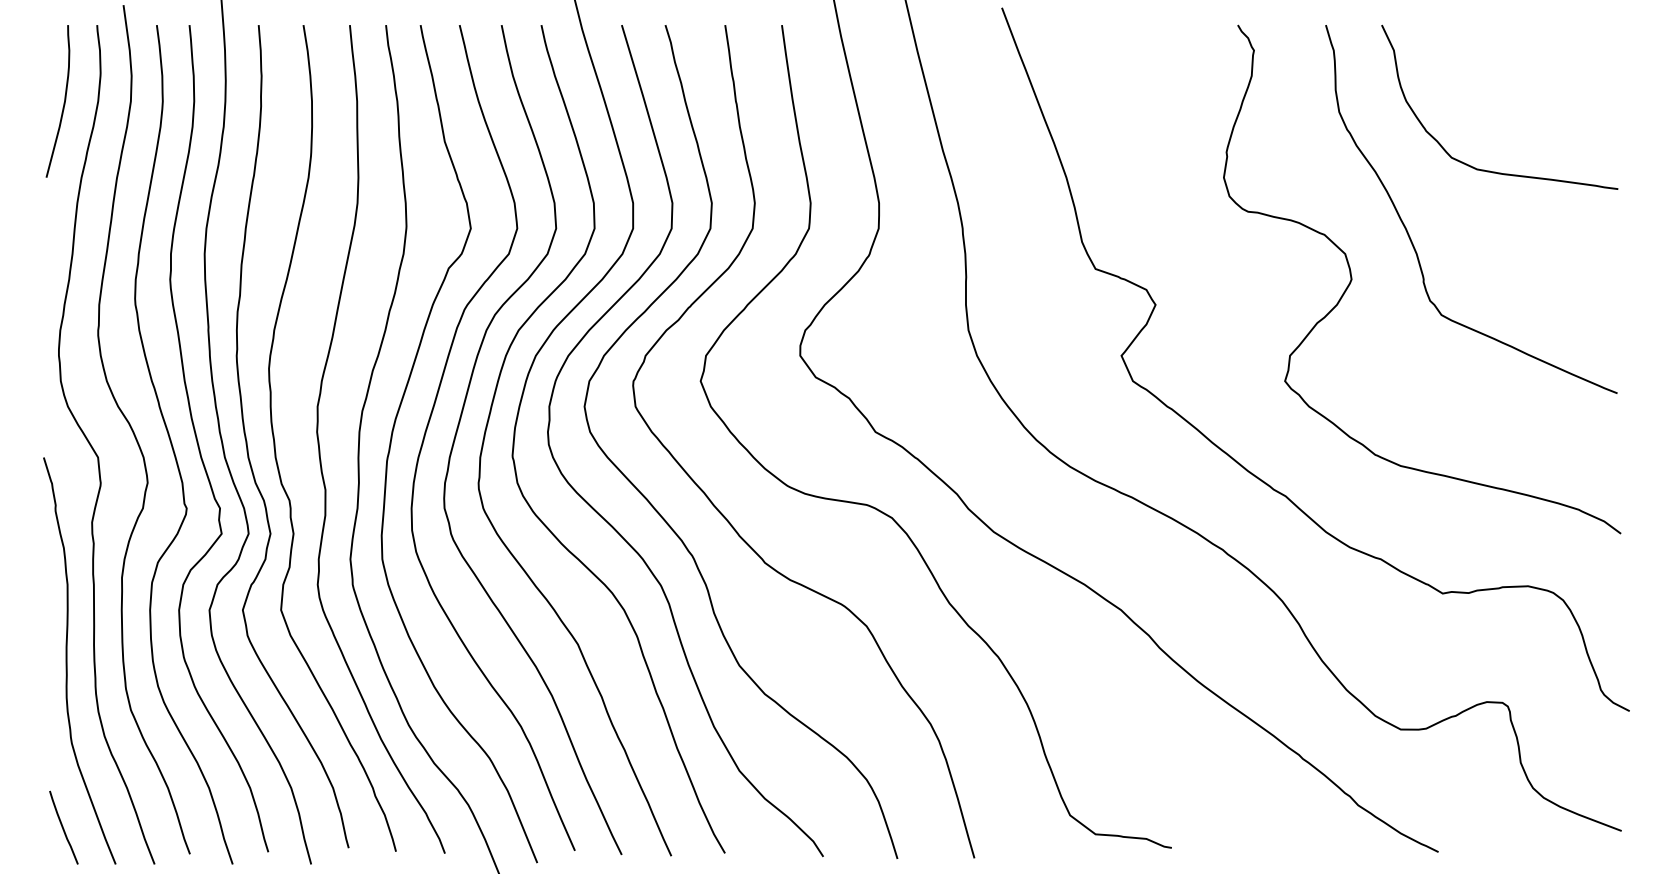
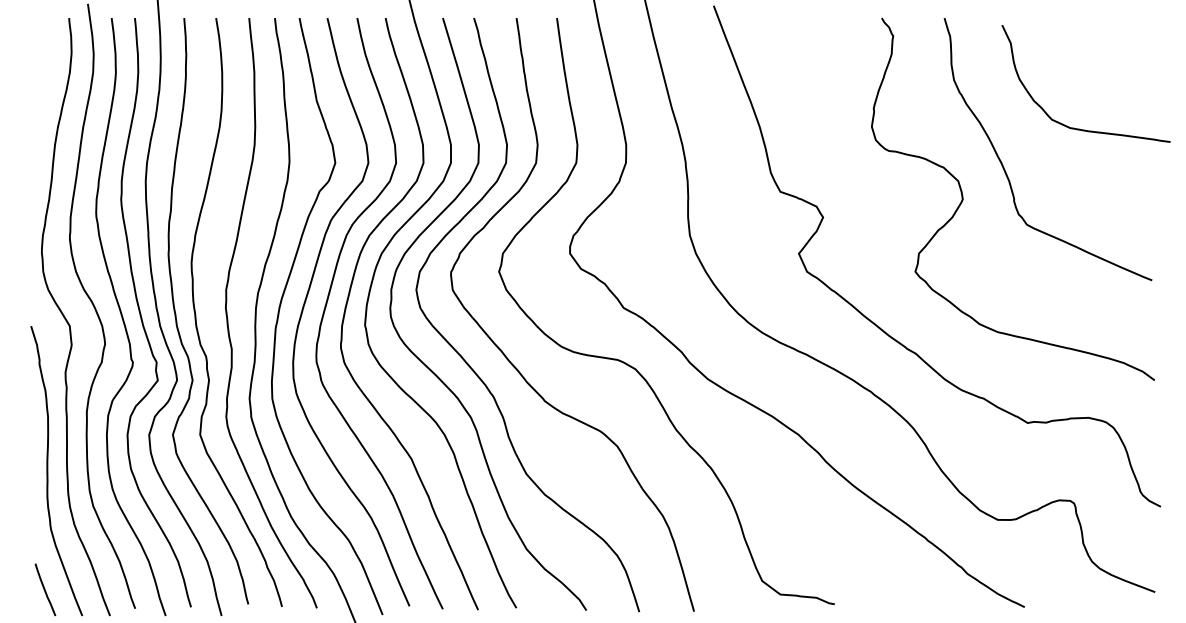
curve: (63, 102) -> (45, 73), removed
curve: (1490, 170) -> (1079, 128), moved

